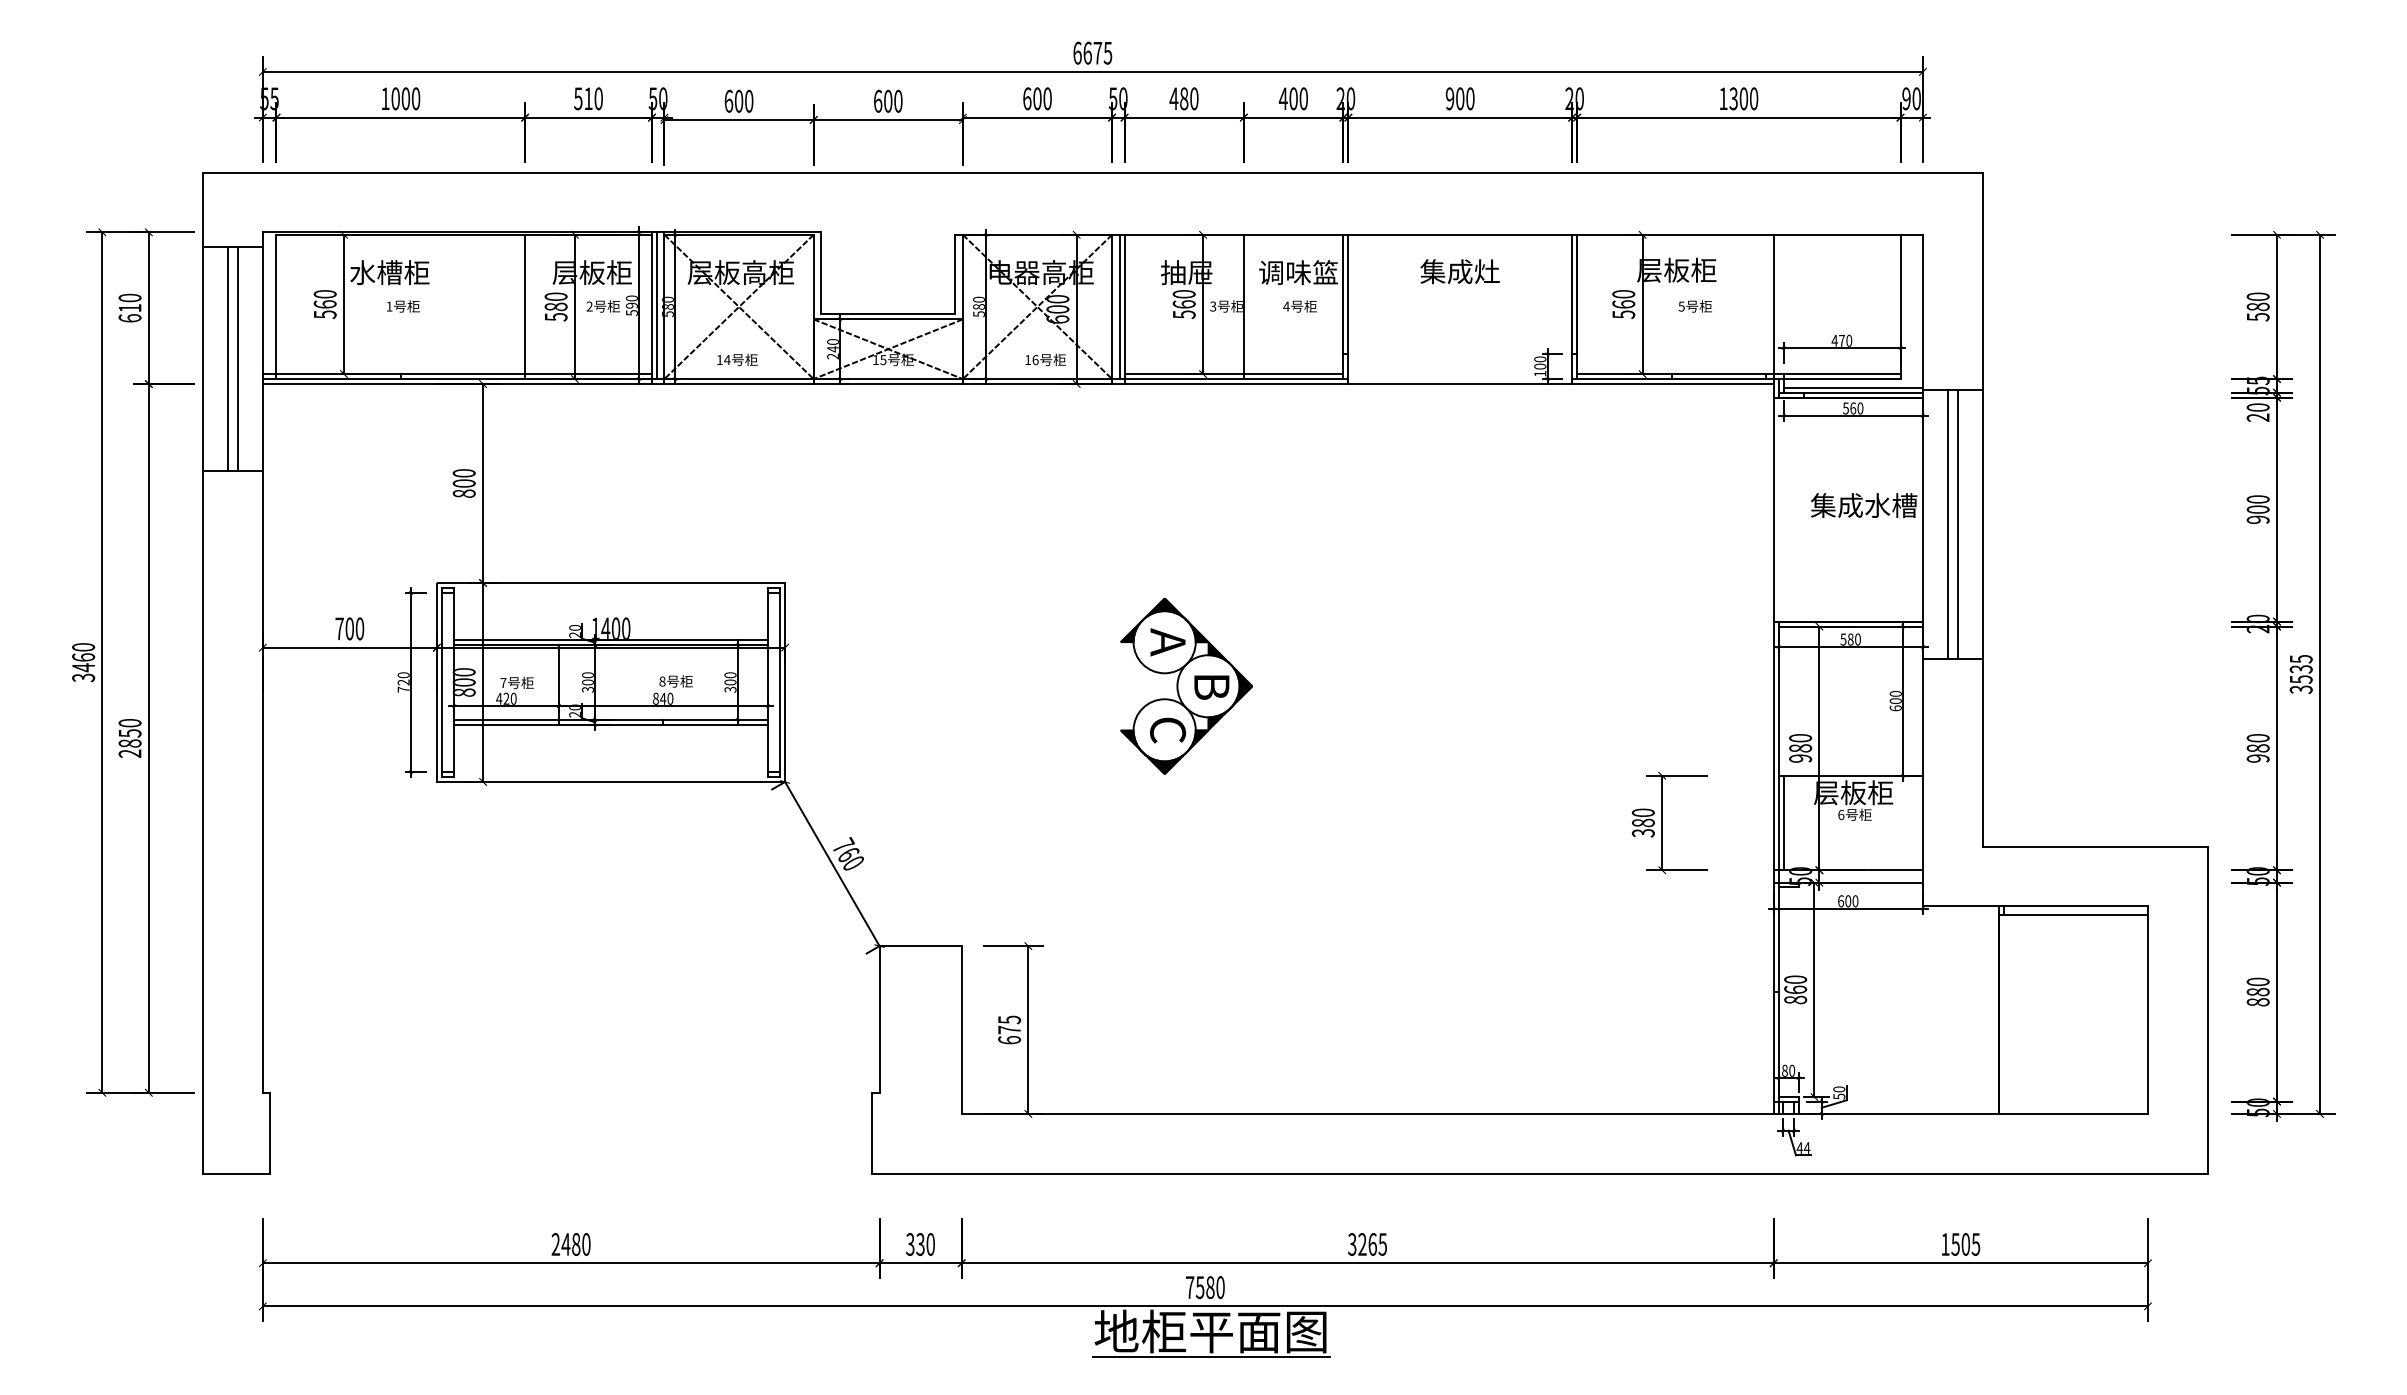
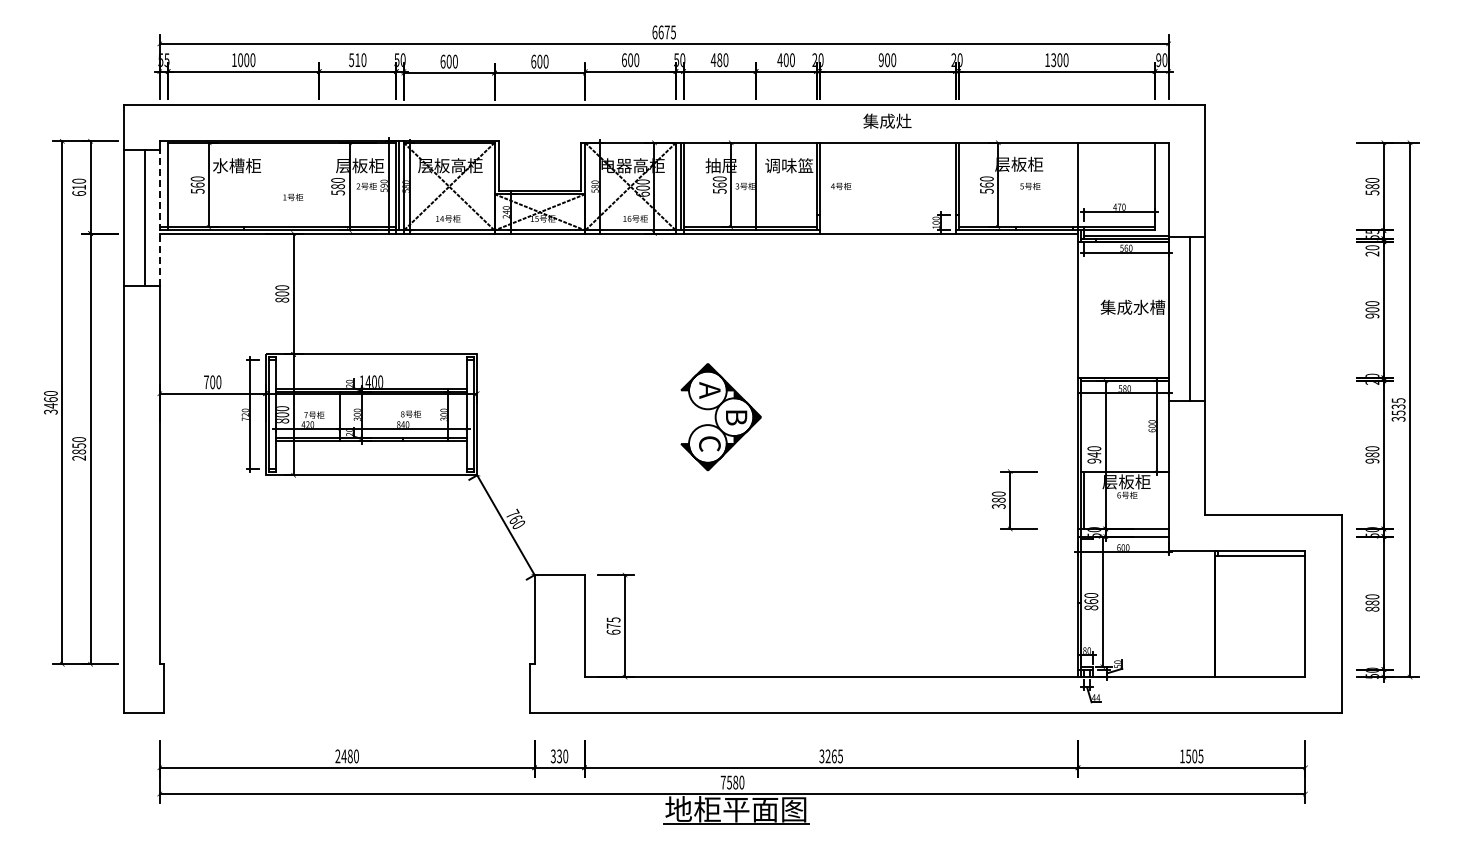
text: (1460, 270) -> (887, 120), moved
text: (403, 306) -> (293, 197), moved
line: (525, 306) -> (319, 186), removed
text: (1300, 306) -> (841, 186), moved
line: (262, 357) -> (159, 217), solid -> dashed
line: (227, 359) -> (138, 218), removed
line: (1947, 523) -> (1183, 318), removed
text: (1800, 747) -> (1094, 454), 980 -> 940

